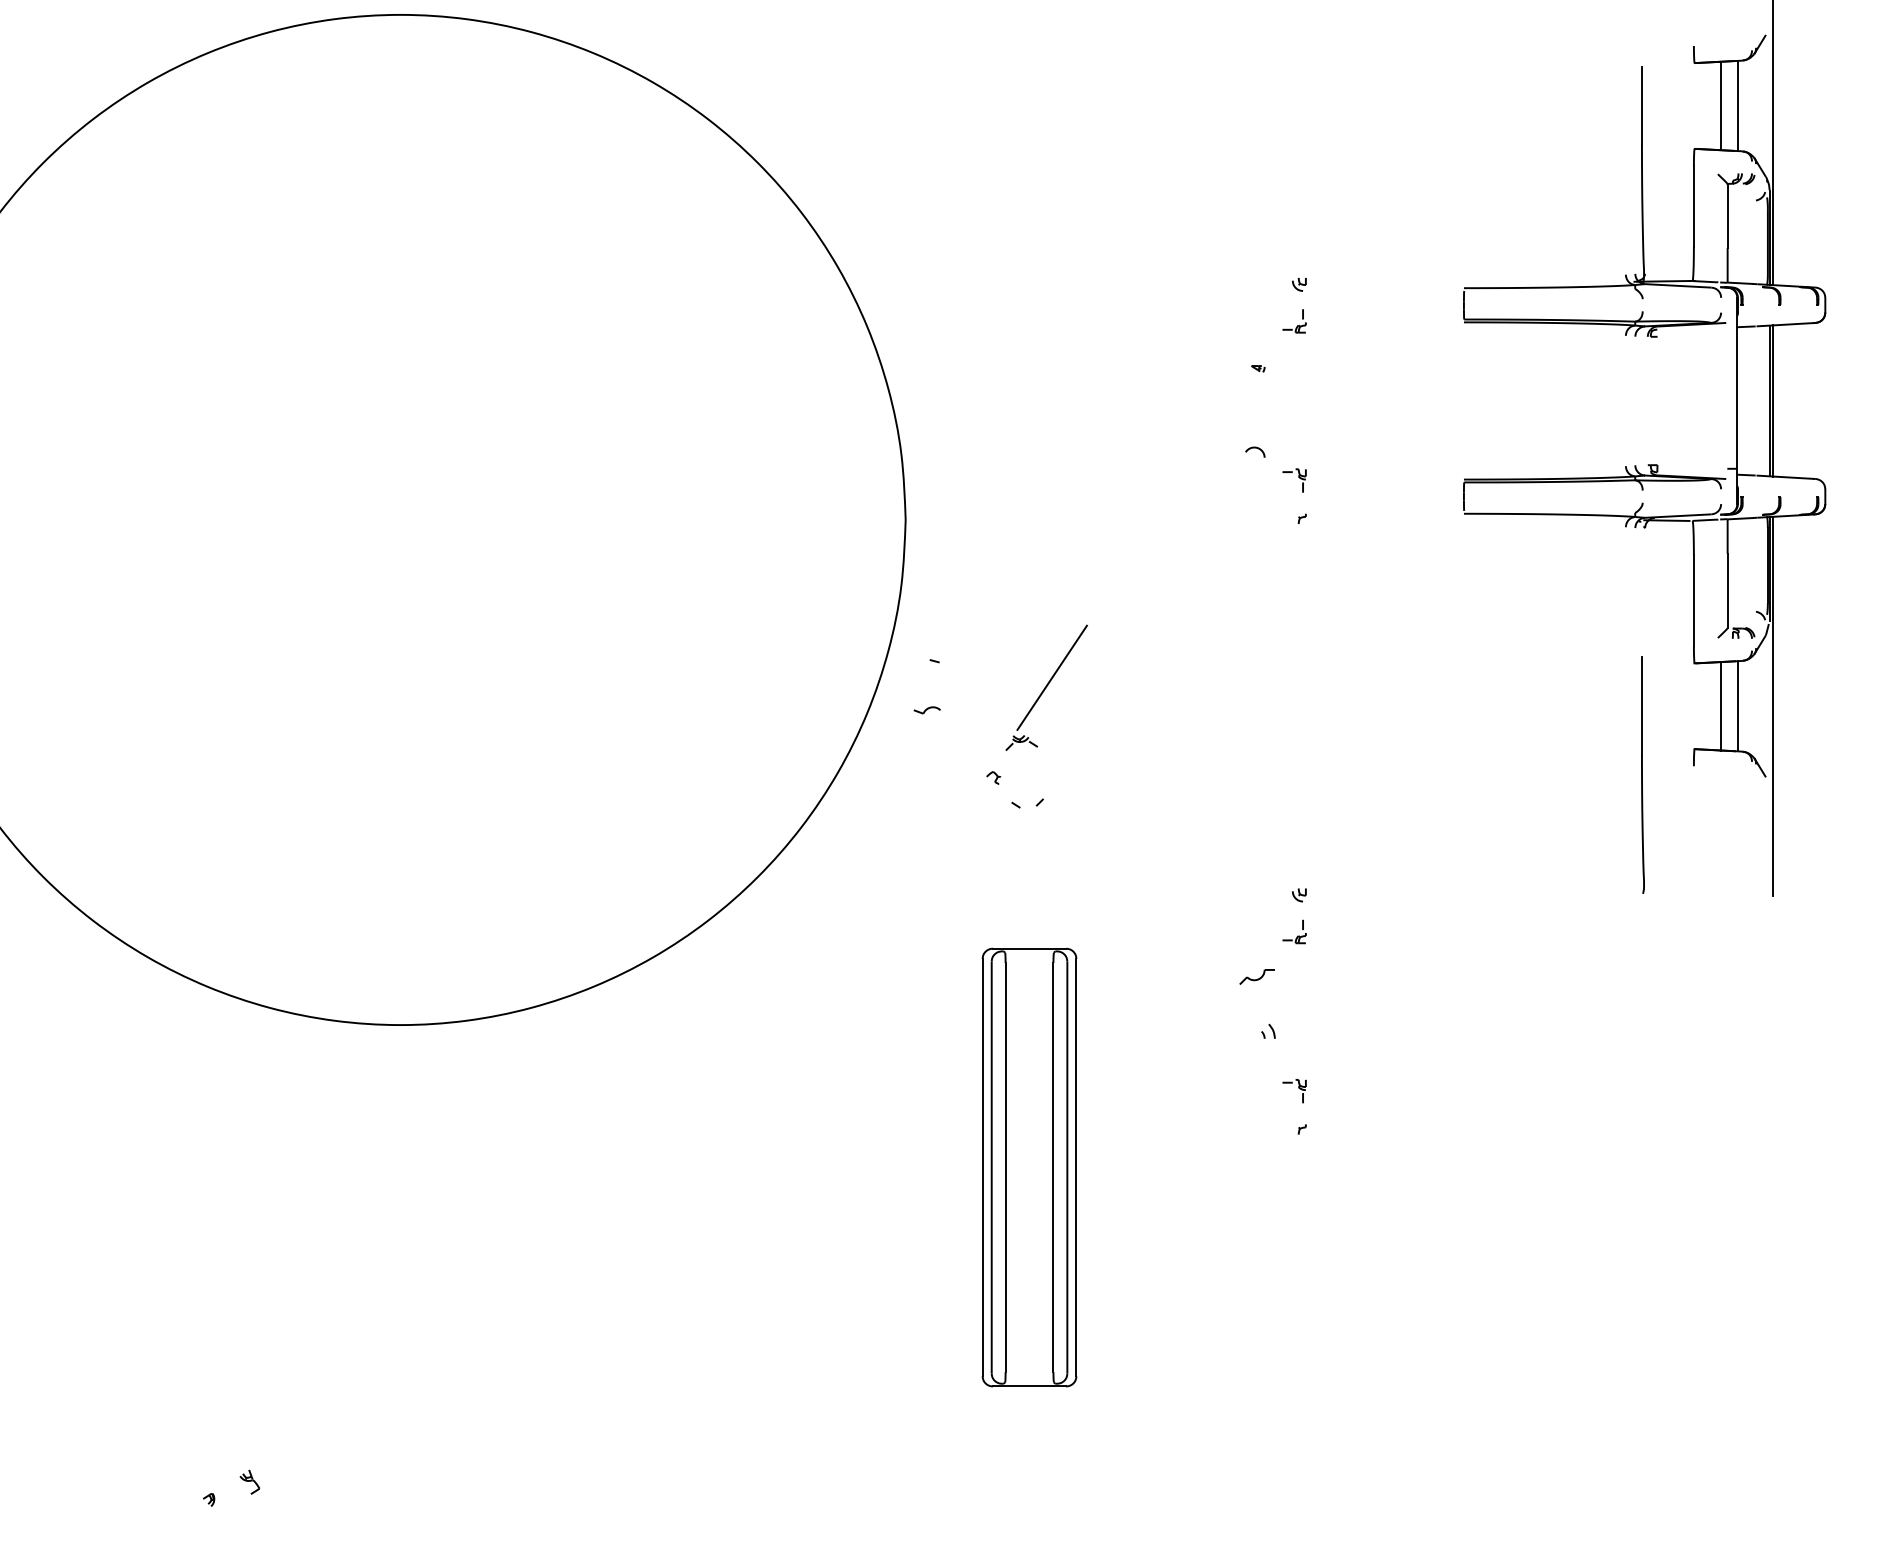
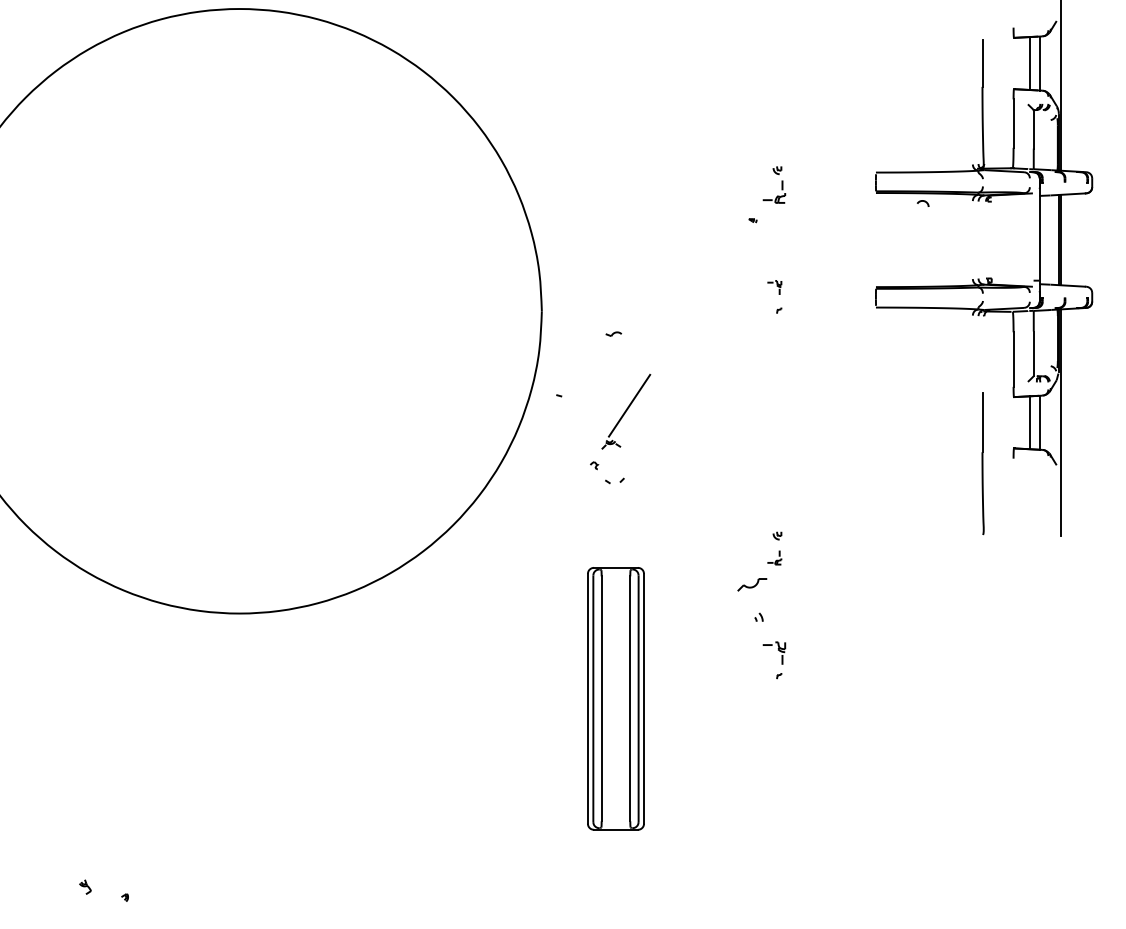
part: (1294, 321) -> (774, 192), size x1.6
curve: (1254, 448) -> (922, 201), moved
part: (926, 709) -> (613, 333), moved
part: (1255, 976) -> (751, 584), size x1.4
part: (1294, 1090) -> (774, 652), size x1.6
part: (250, 1481) -> (85, 886), moved

